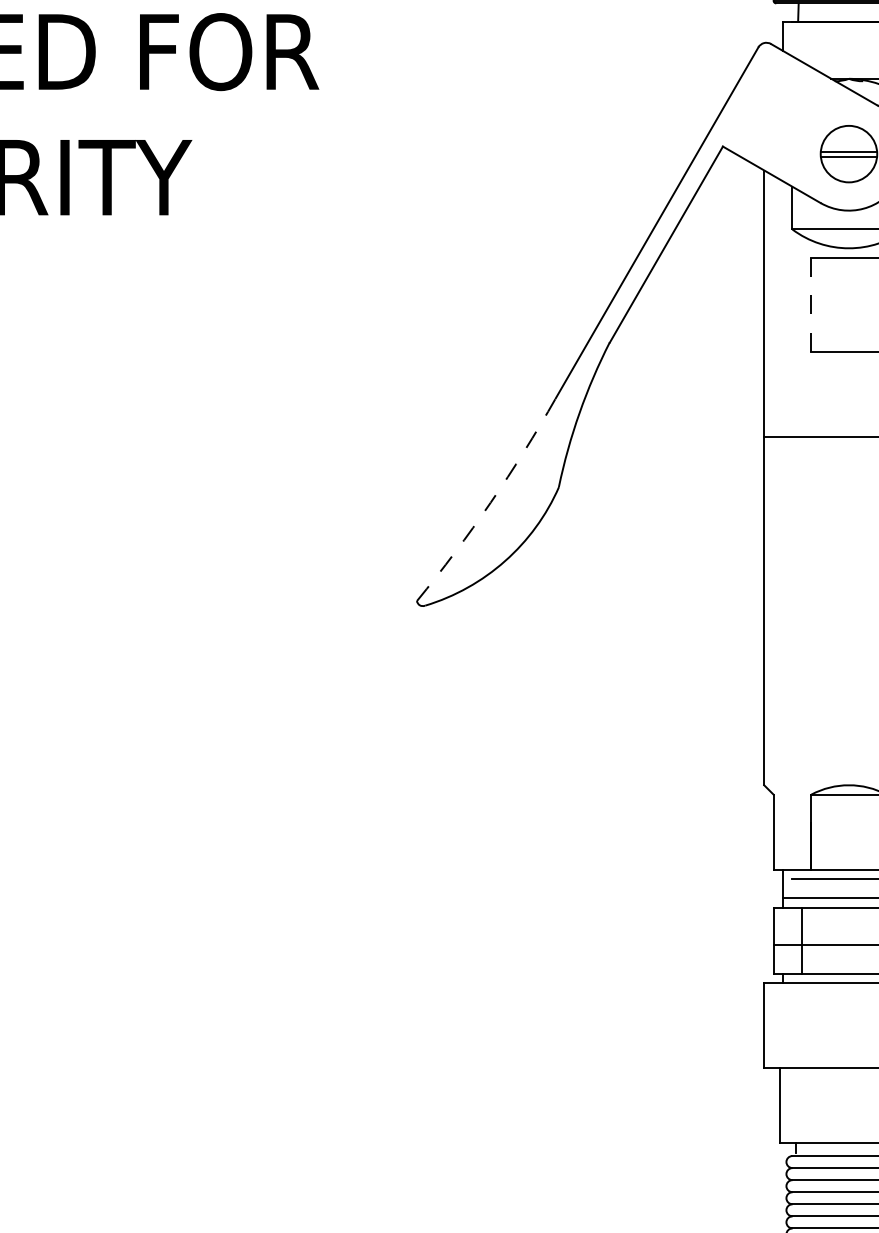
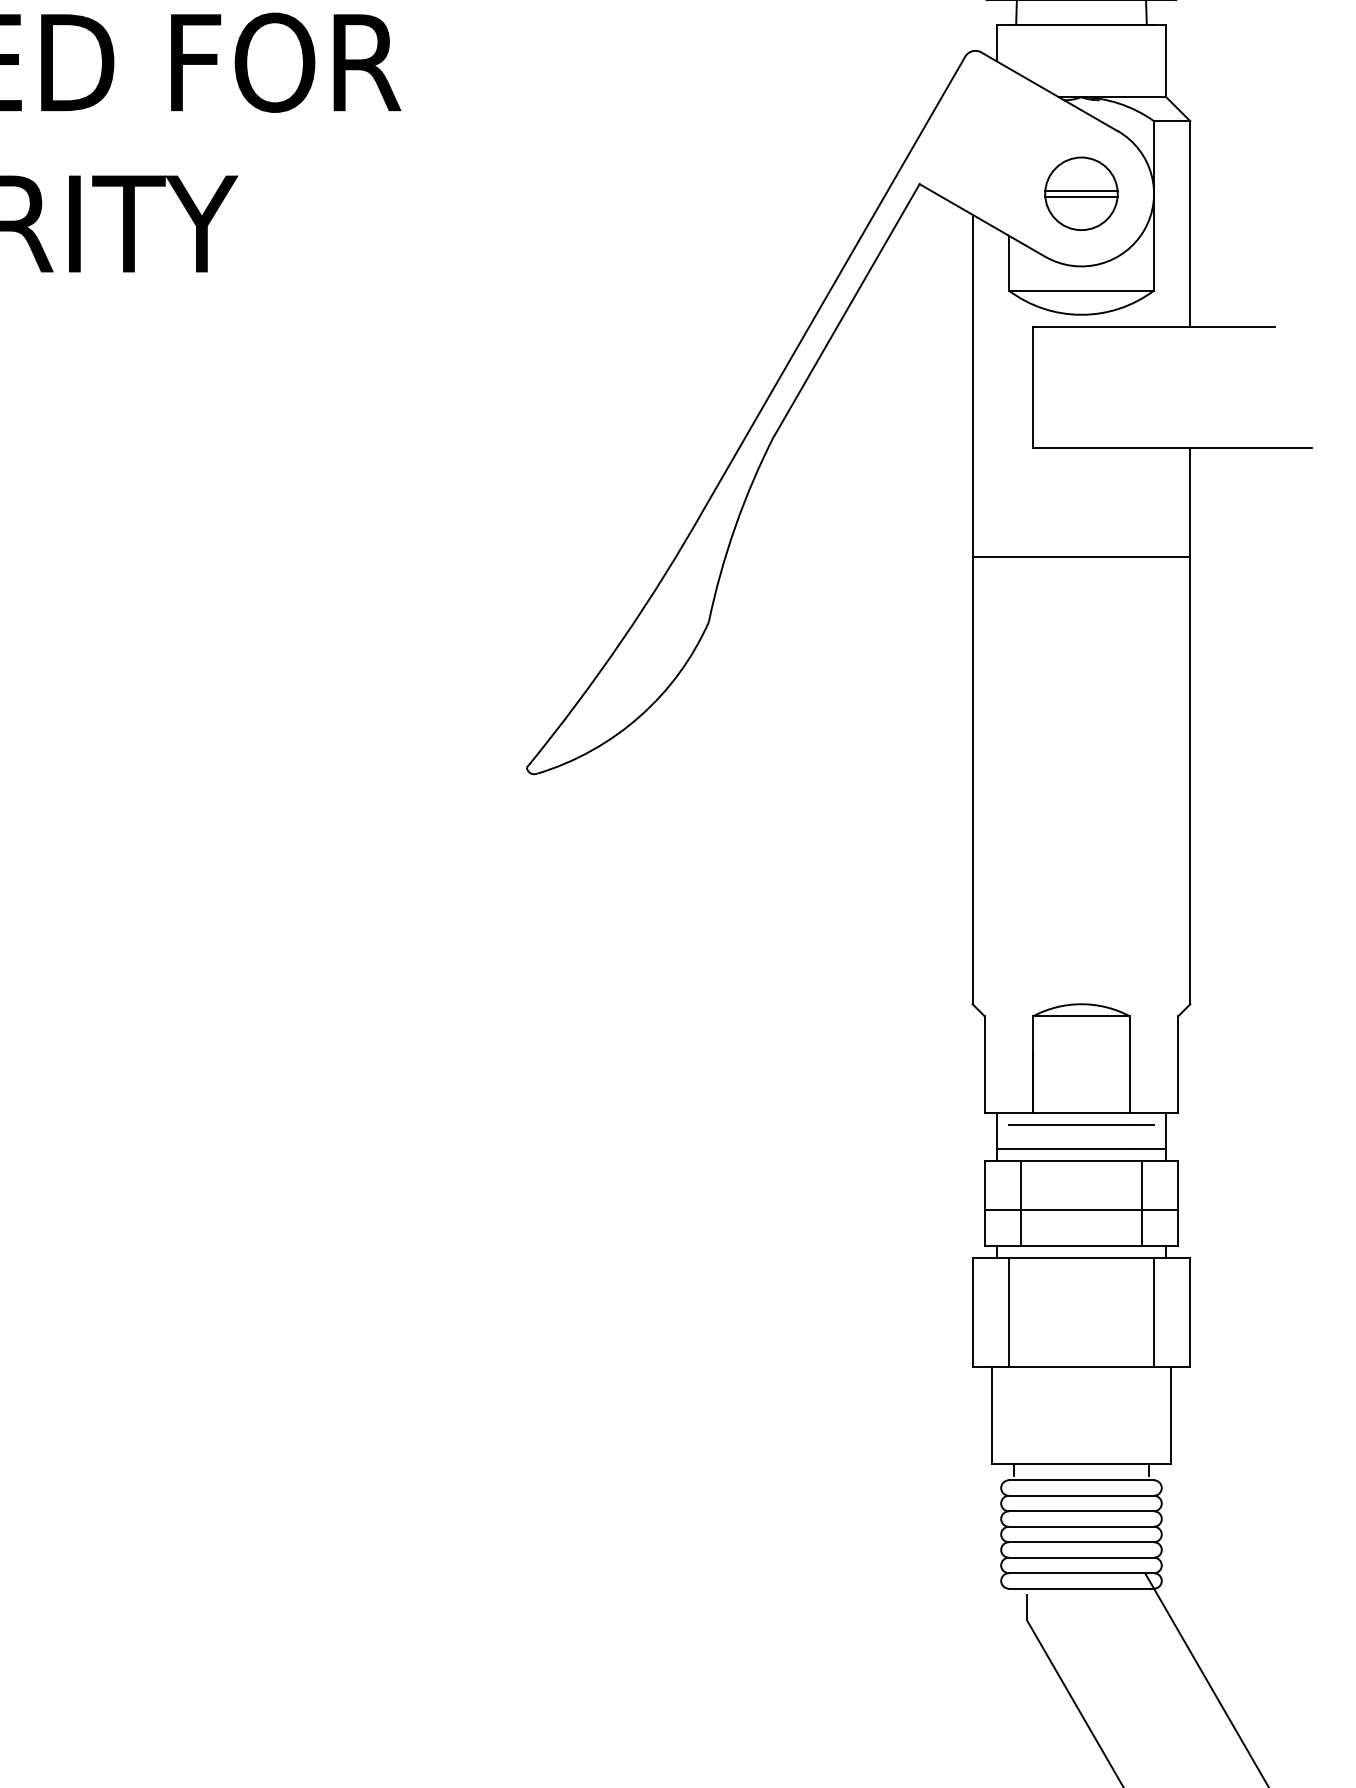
line: (811, 304) -> (1033, 387), dashed -> solid
arc: (490, 502) -> (621, 641), dashed -> solid
line: (792, 1025) -> (1008, 1312), added

